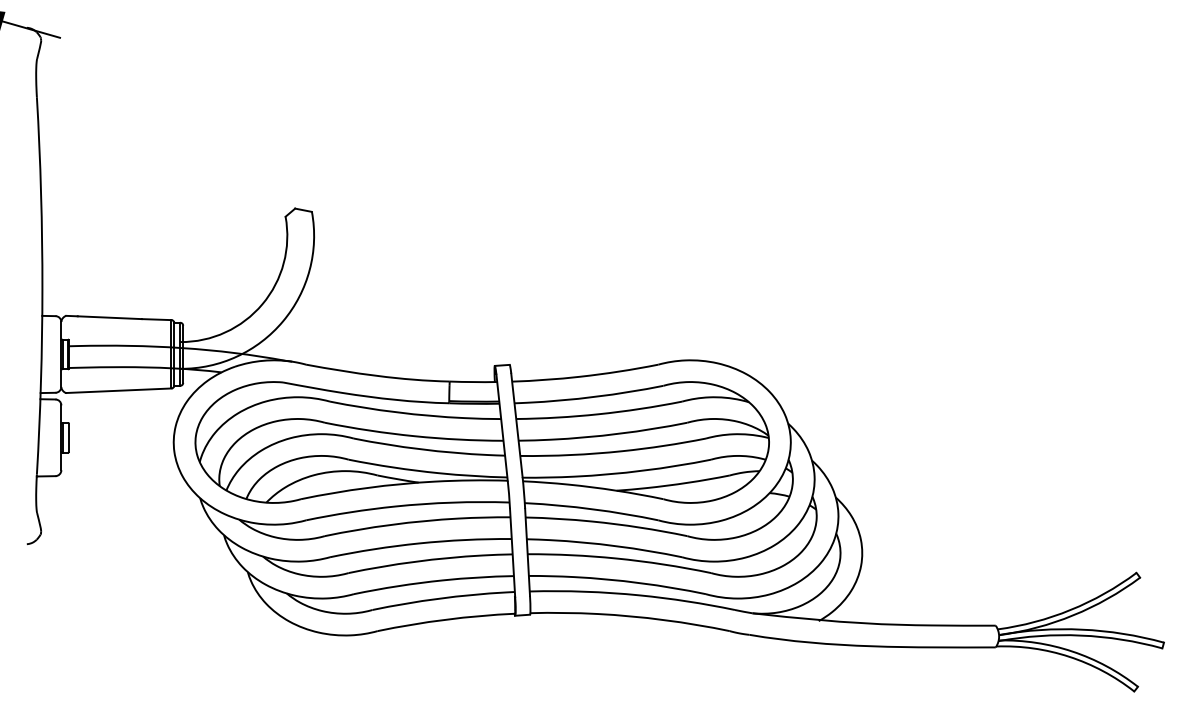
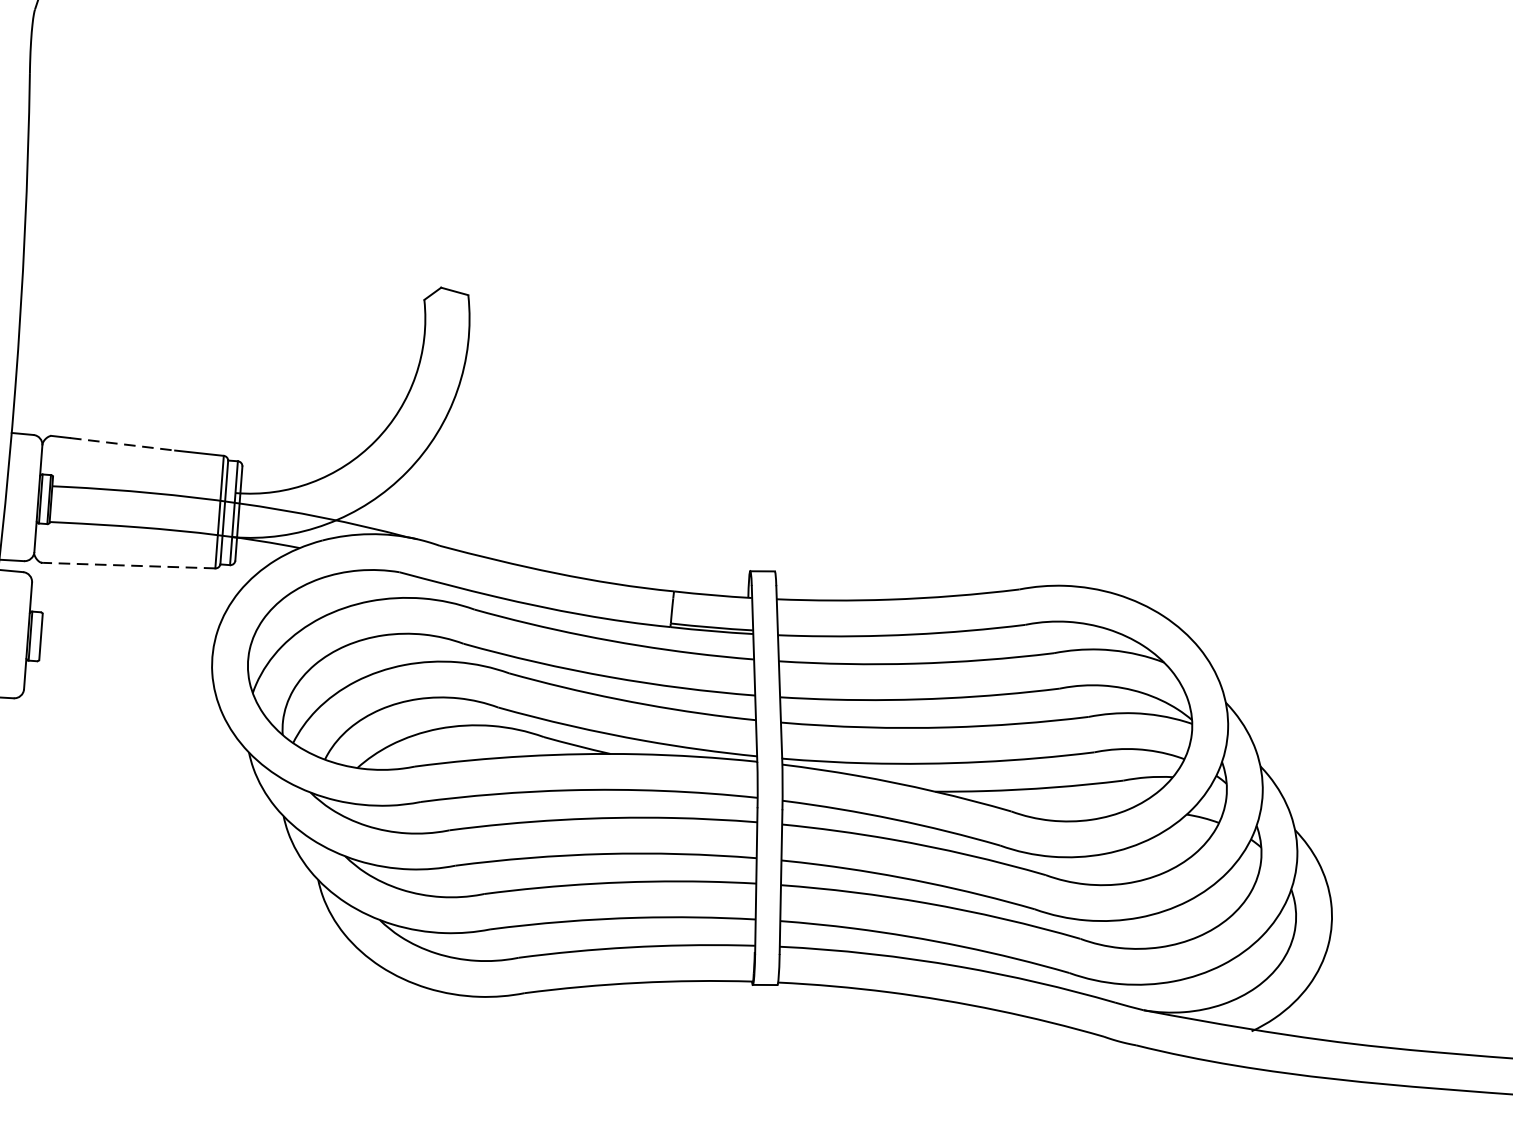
line: (110, 317) -> (123, 444), solid -> dashed
line: (118, 390) -> (127, 565), solid -> dashed

